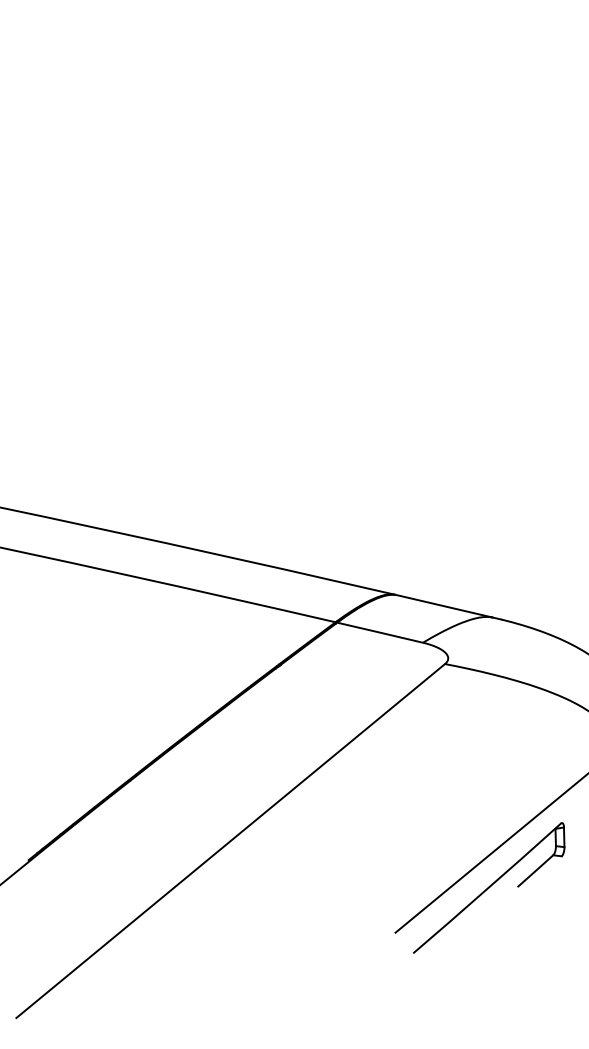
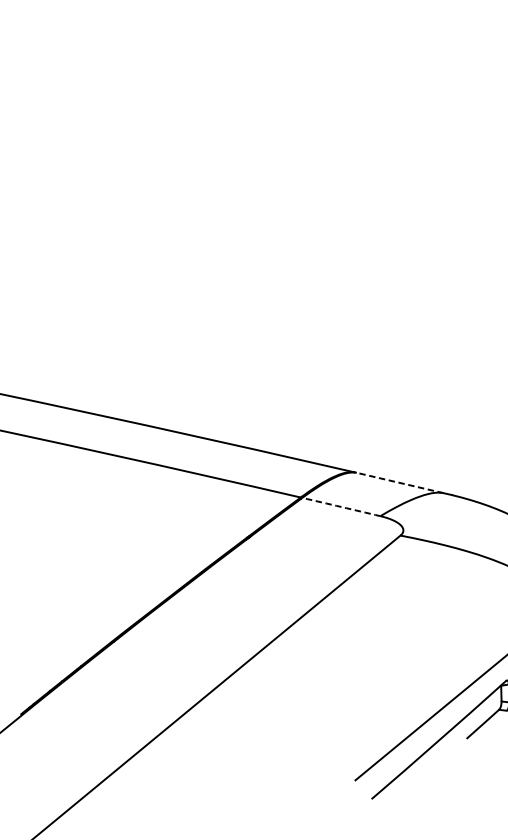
line: (444, 606) -> (400, 483), solid -> dashed
arc: (380, 632) -> (341, 506), solid -> dashed

